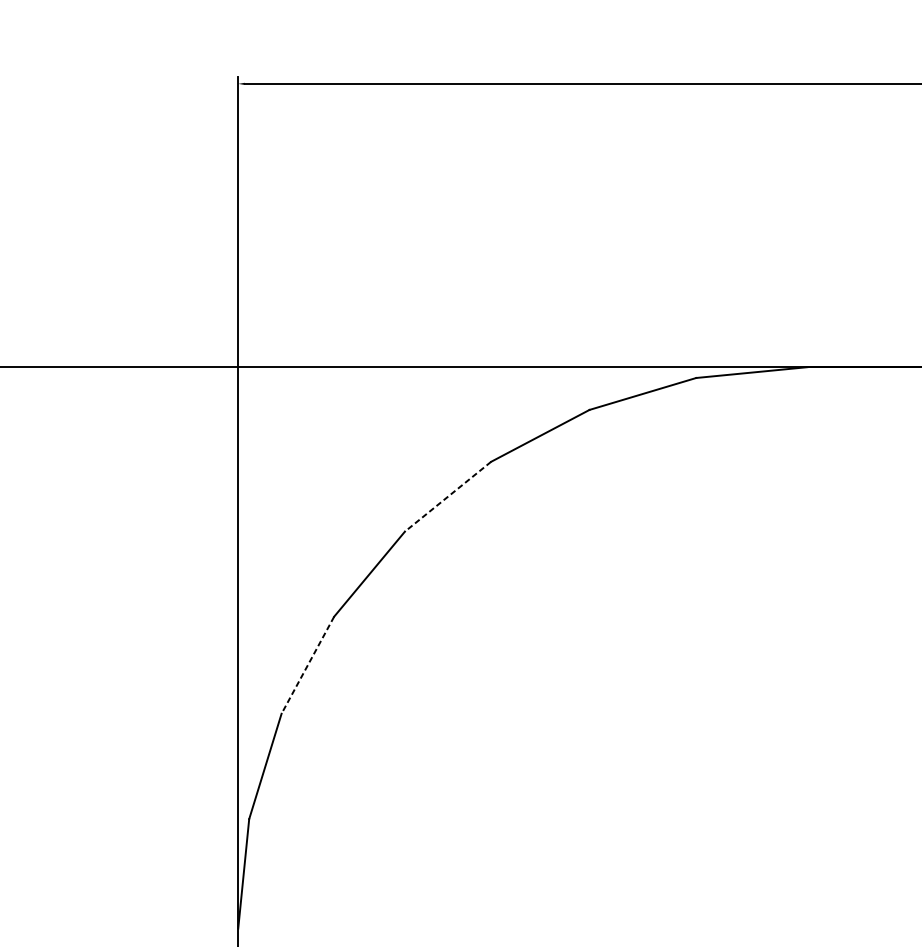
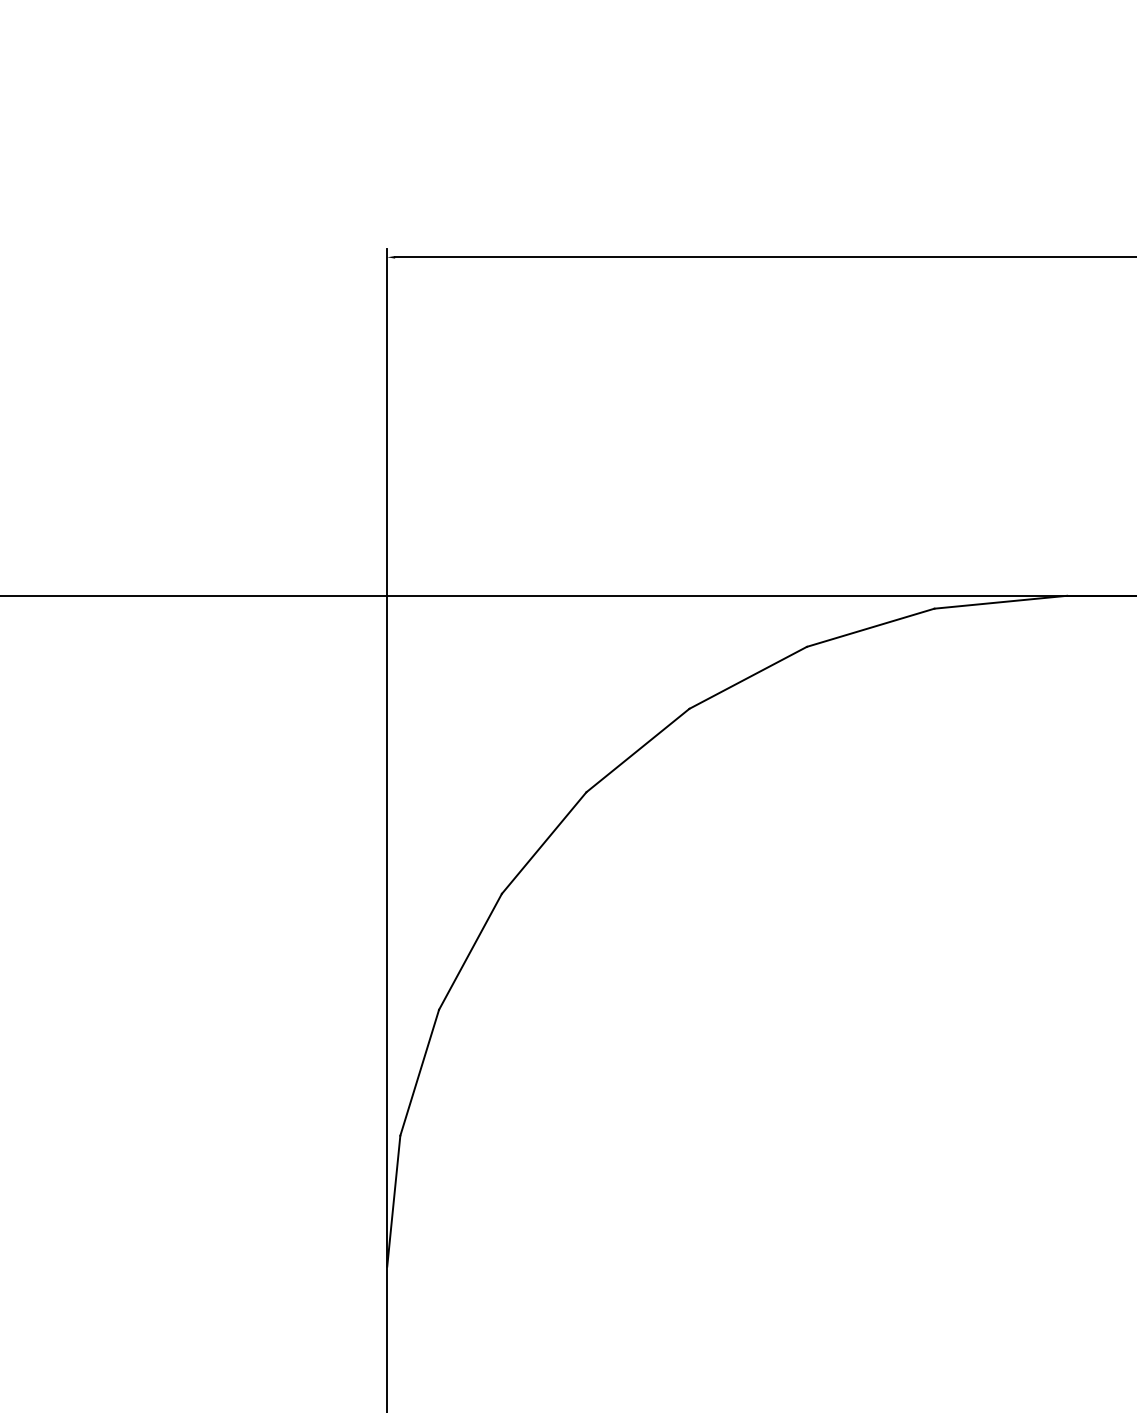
line: (447, 496) -> (637, 750), dashed -> solid
line: (307, 664) -> (470, 951), dashed -> solid

